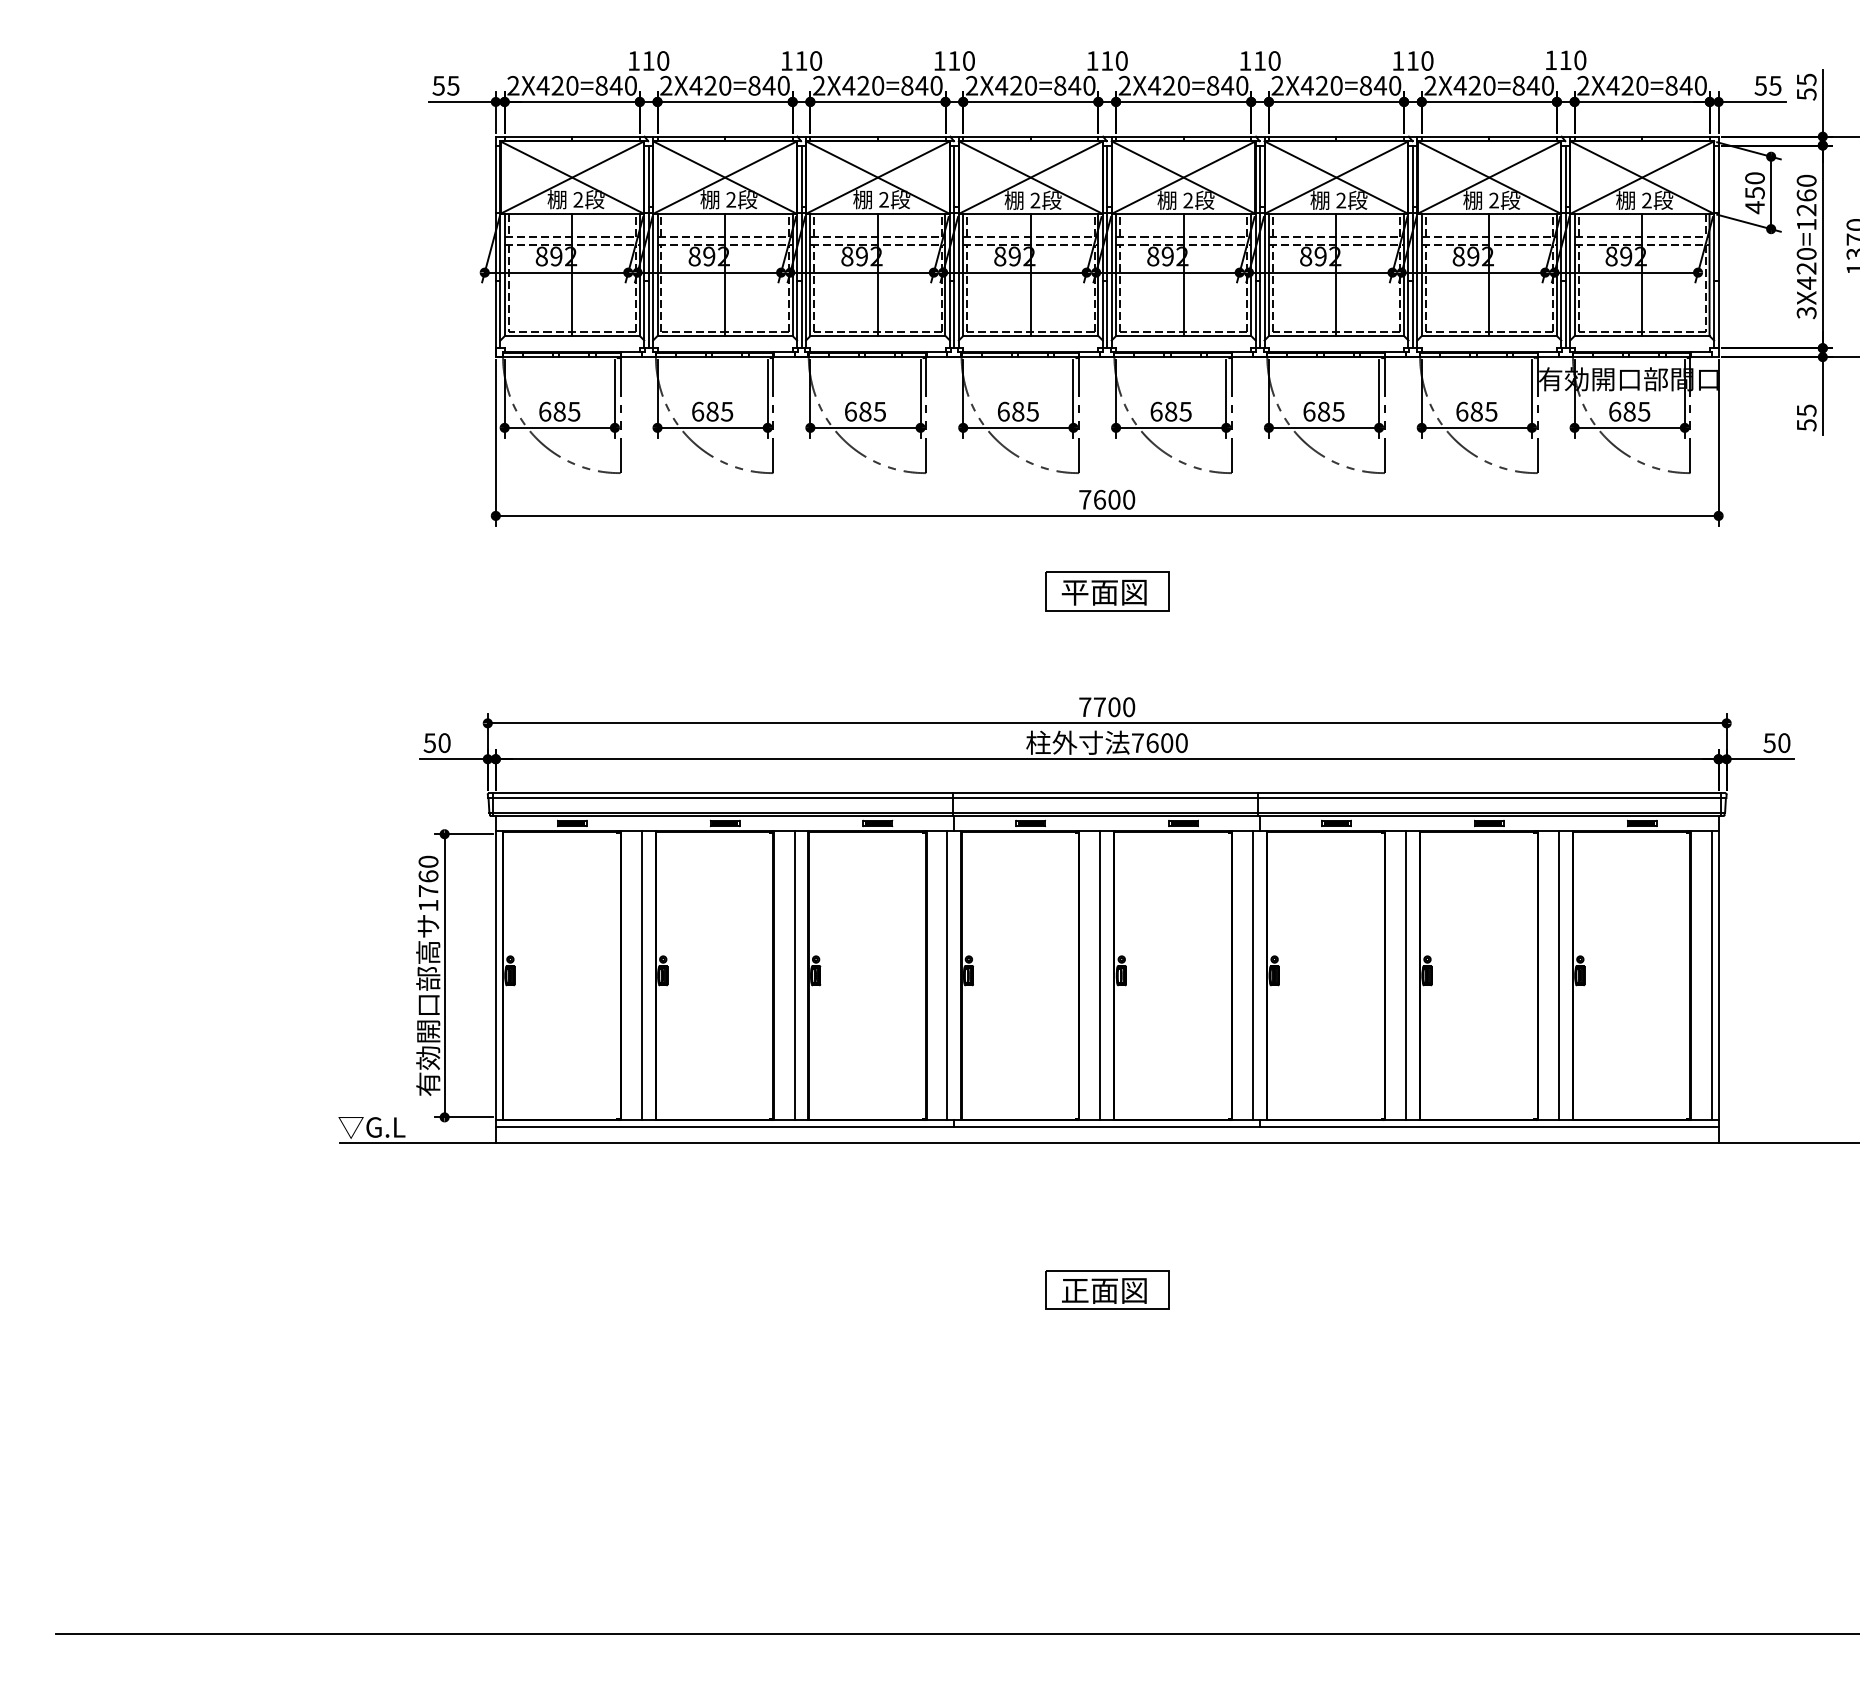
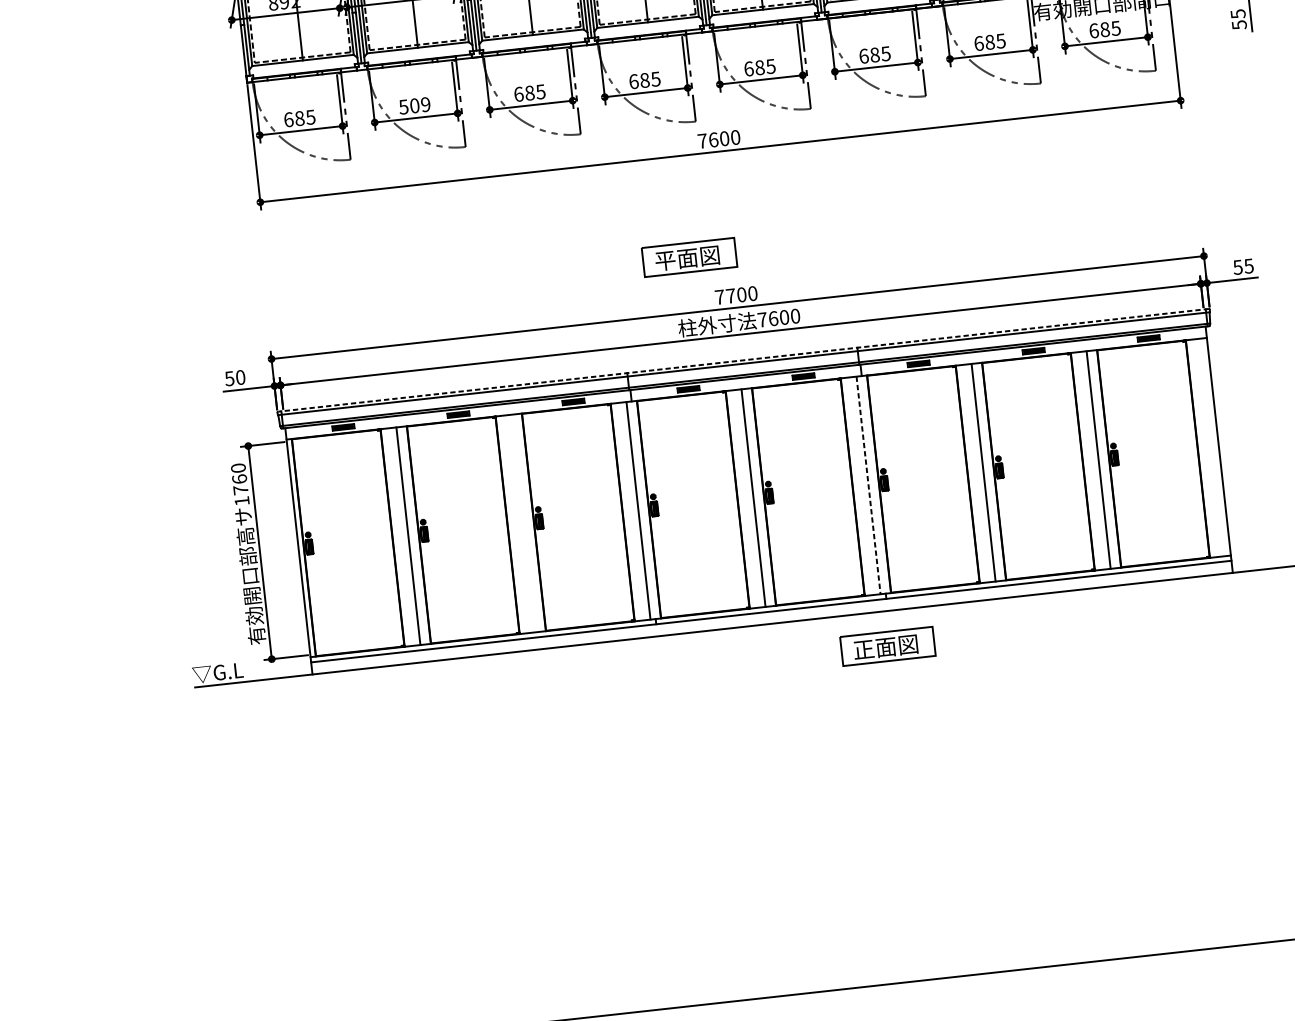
text: (712, 411) -> (414, 105), 685 -> 509
part: (1107, 591) -> (689, 257), moved
text: (1784, 742) -> (1249, 265), 50 -> 55
line: (1106, 793) -> (743, 360), solid -> dashed
line: (794, 975) -> (523, 523), removed
line: (1253, 975) -> (868, 485), solid -> dashed
line: (1711, 975) -> (1213, 447), removed
part: (1107, 1289) -> (888, 646), moved

